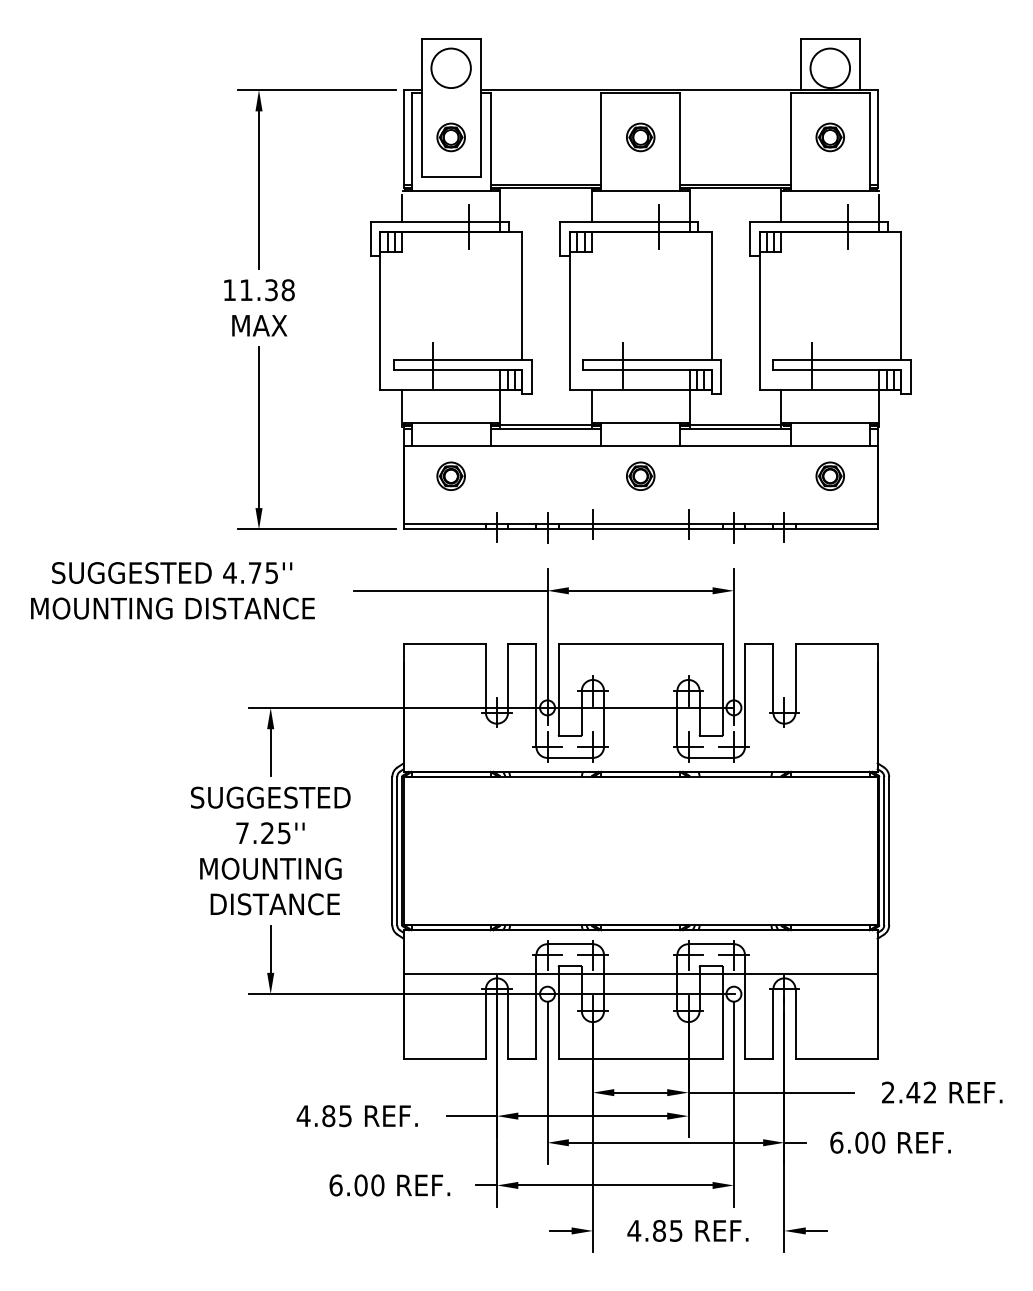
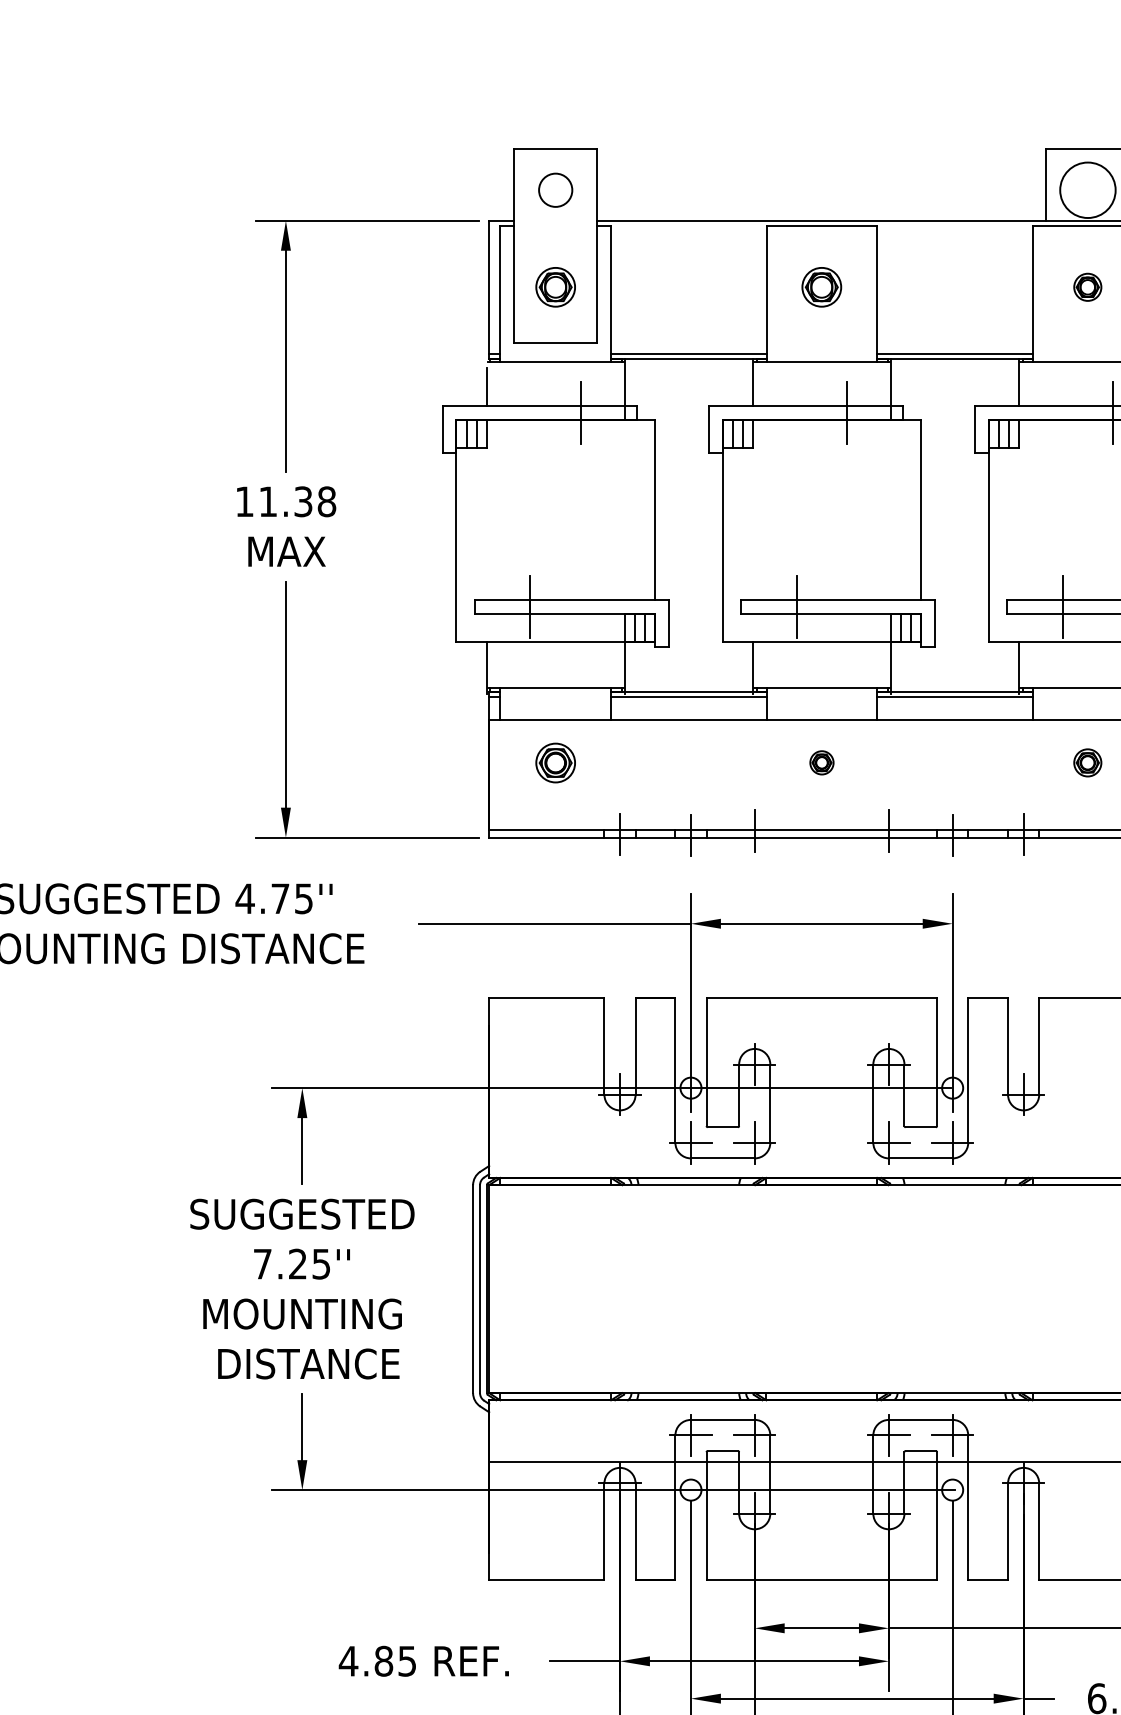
circle: (450, 68) -> (554, 190), size x0.6
part: (829, 137) -> (1086, 287), size x0.7
part: (640, 475) -> (821, 761), size x0.6
part: (829, 475) -> (1086, 761), size x0.7

